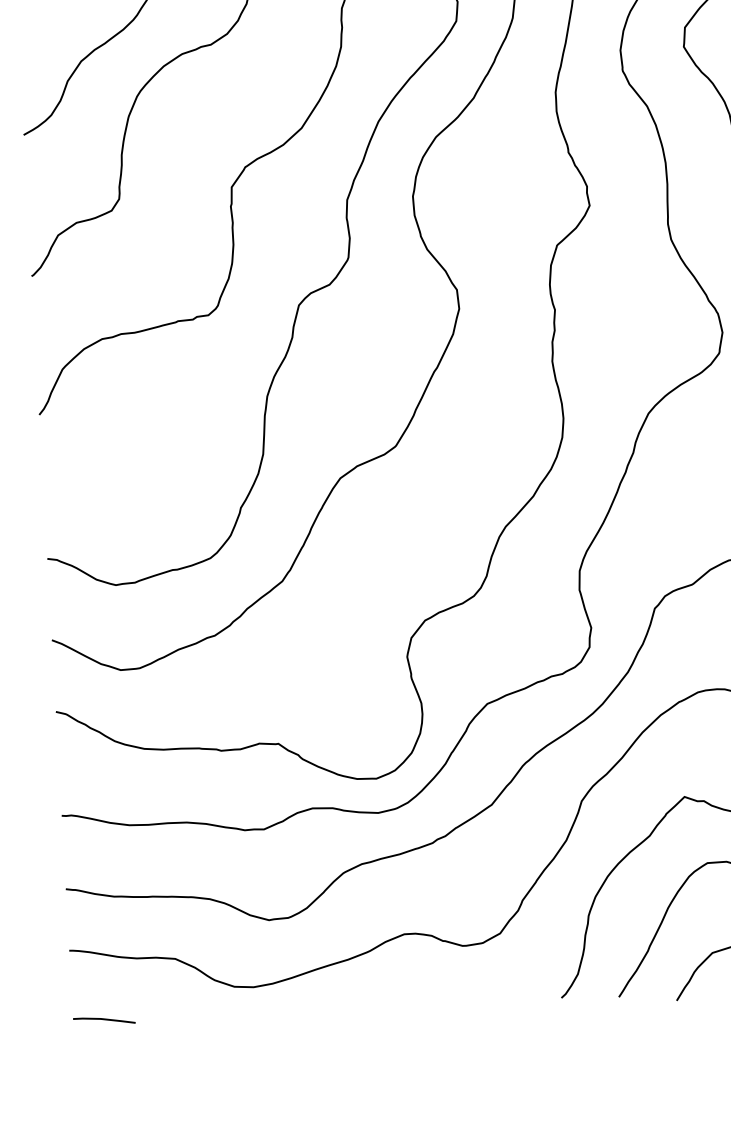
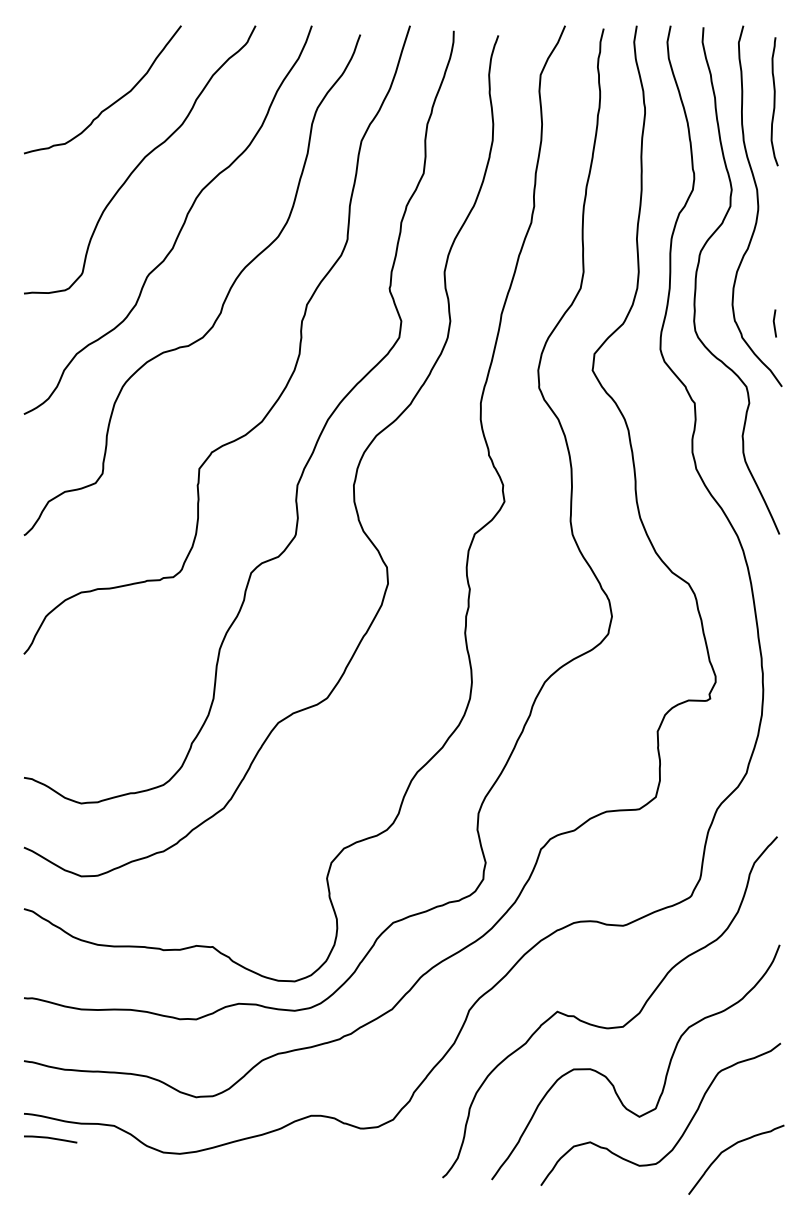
line: (104, 1019) -> (50, 1138), moved

